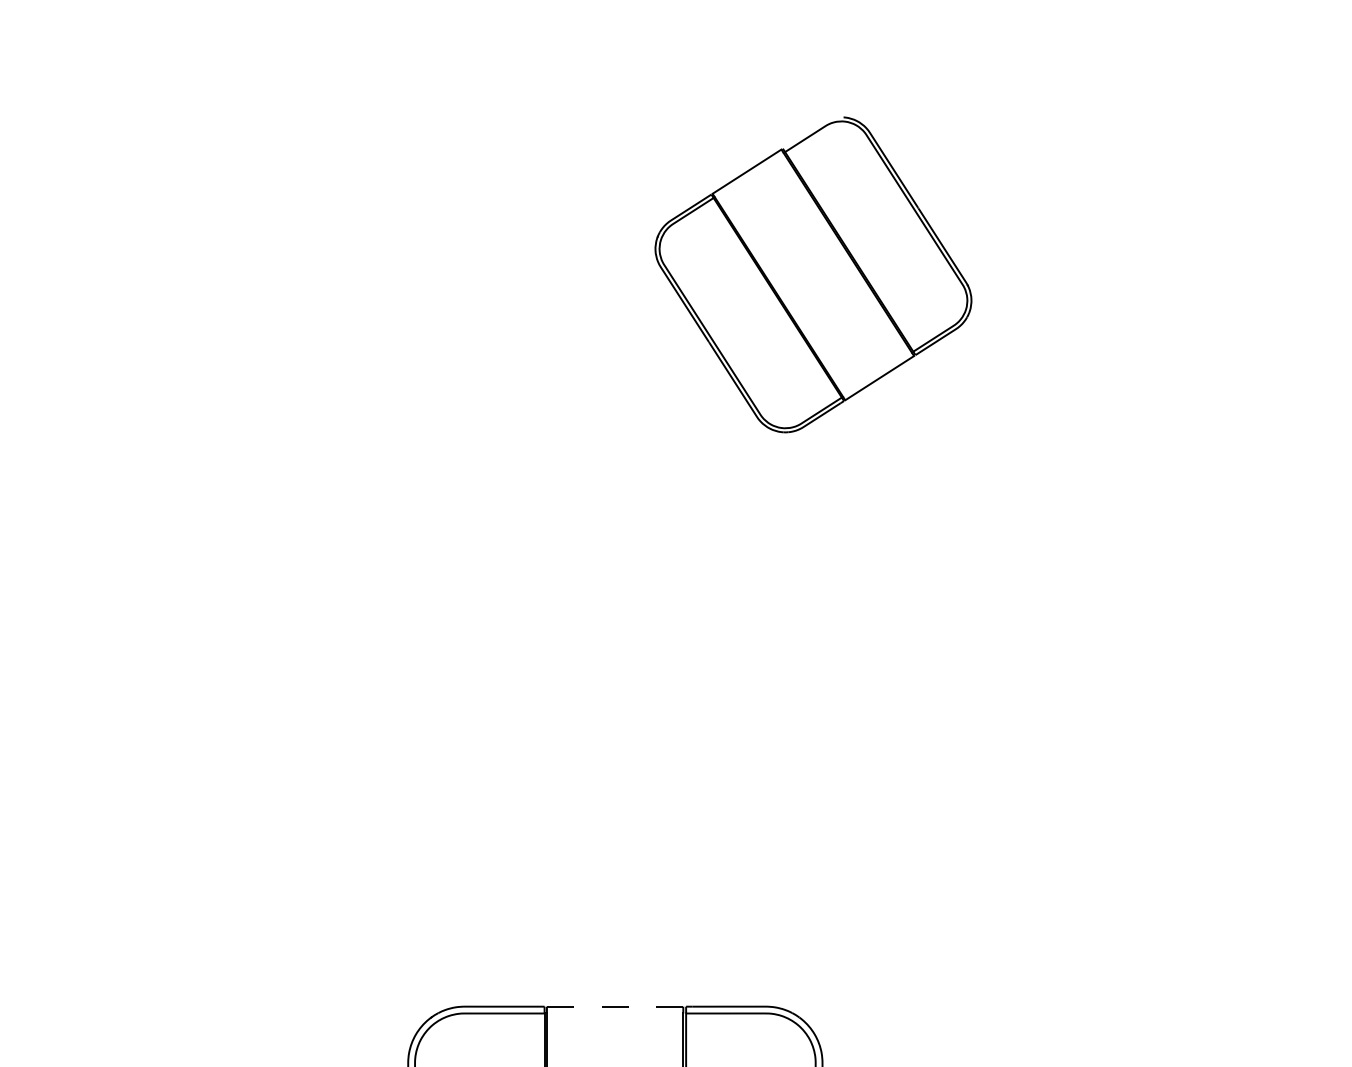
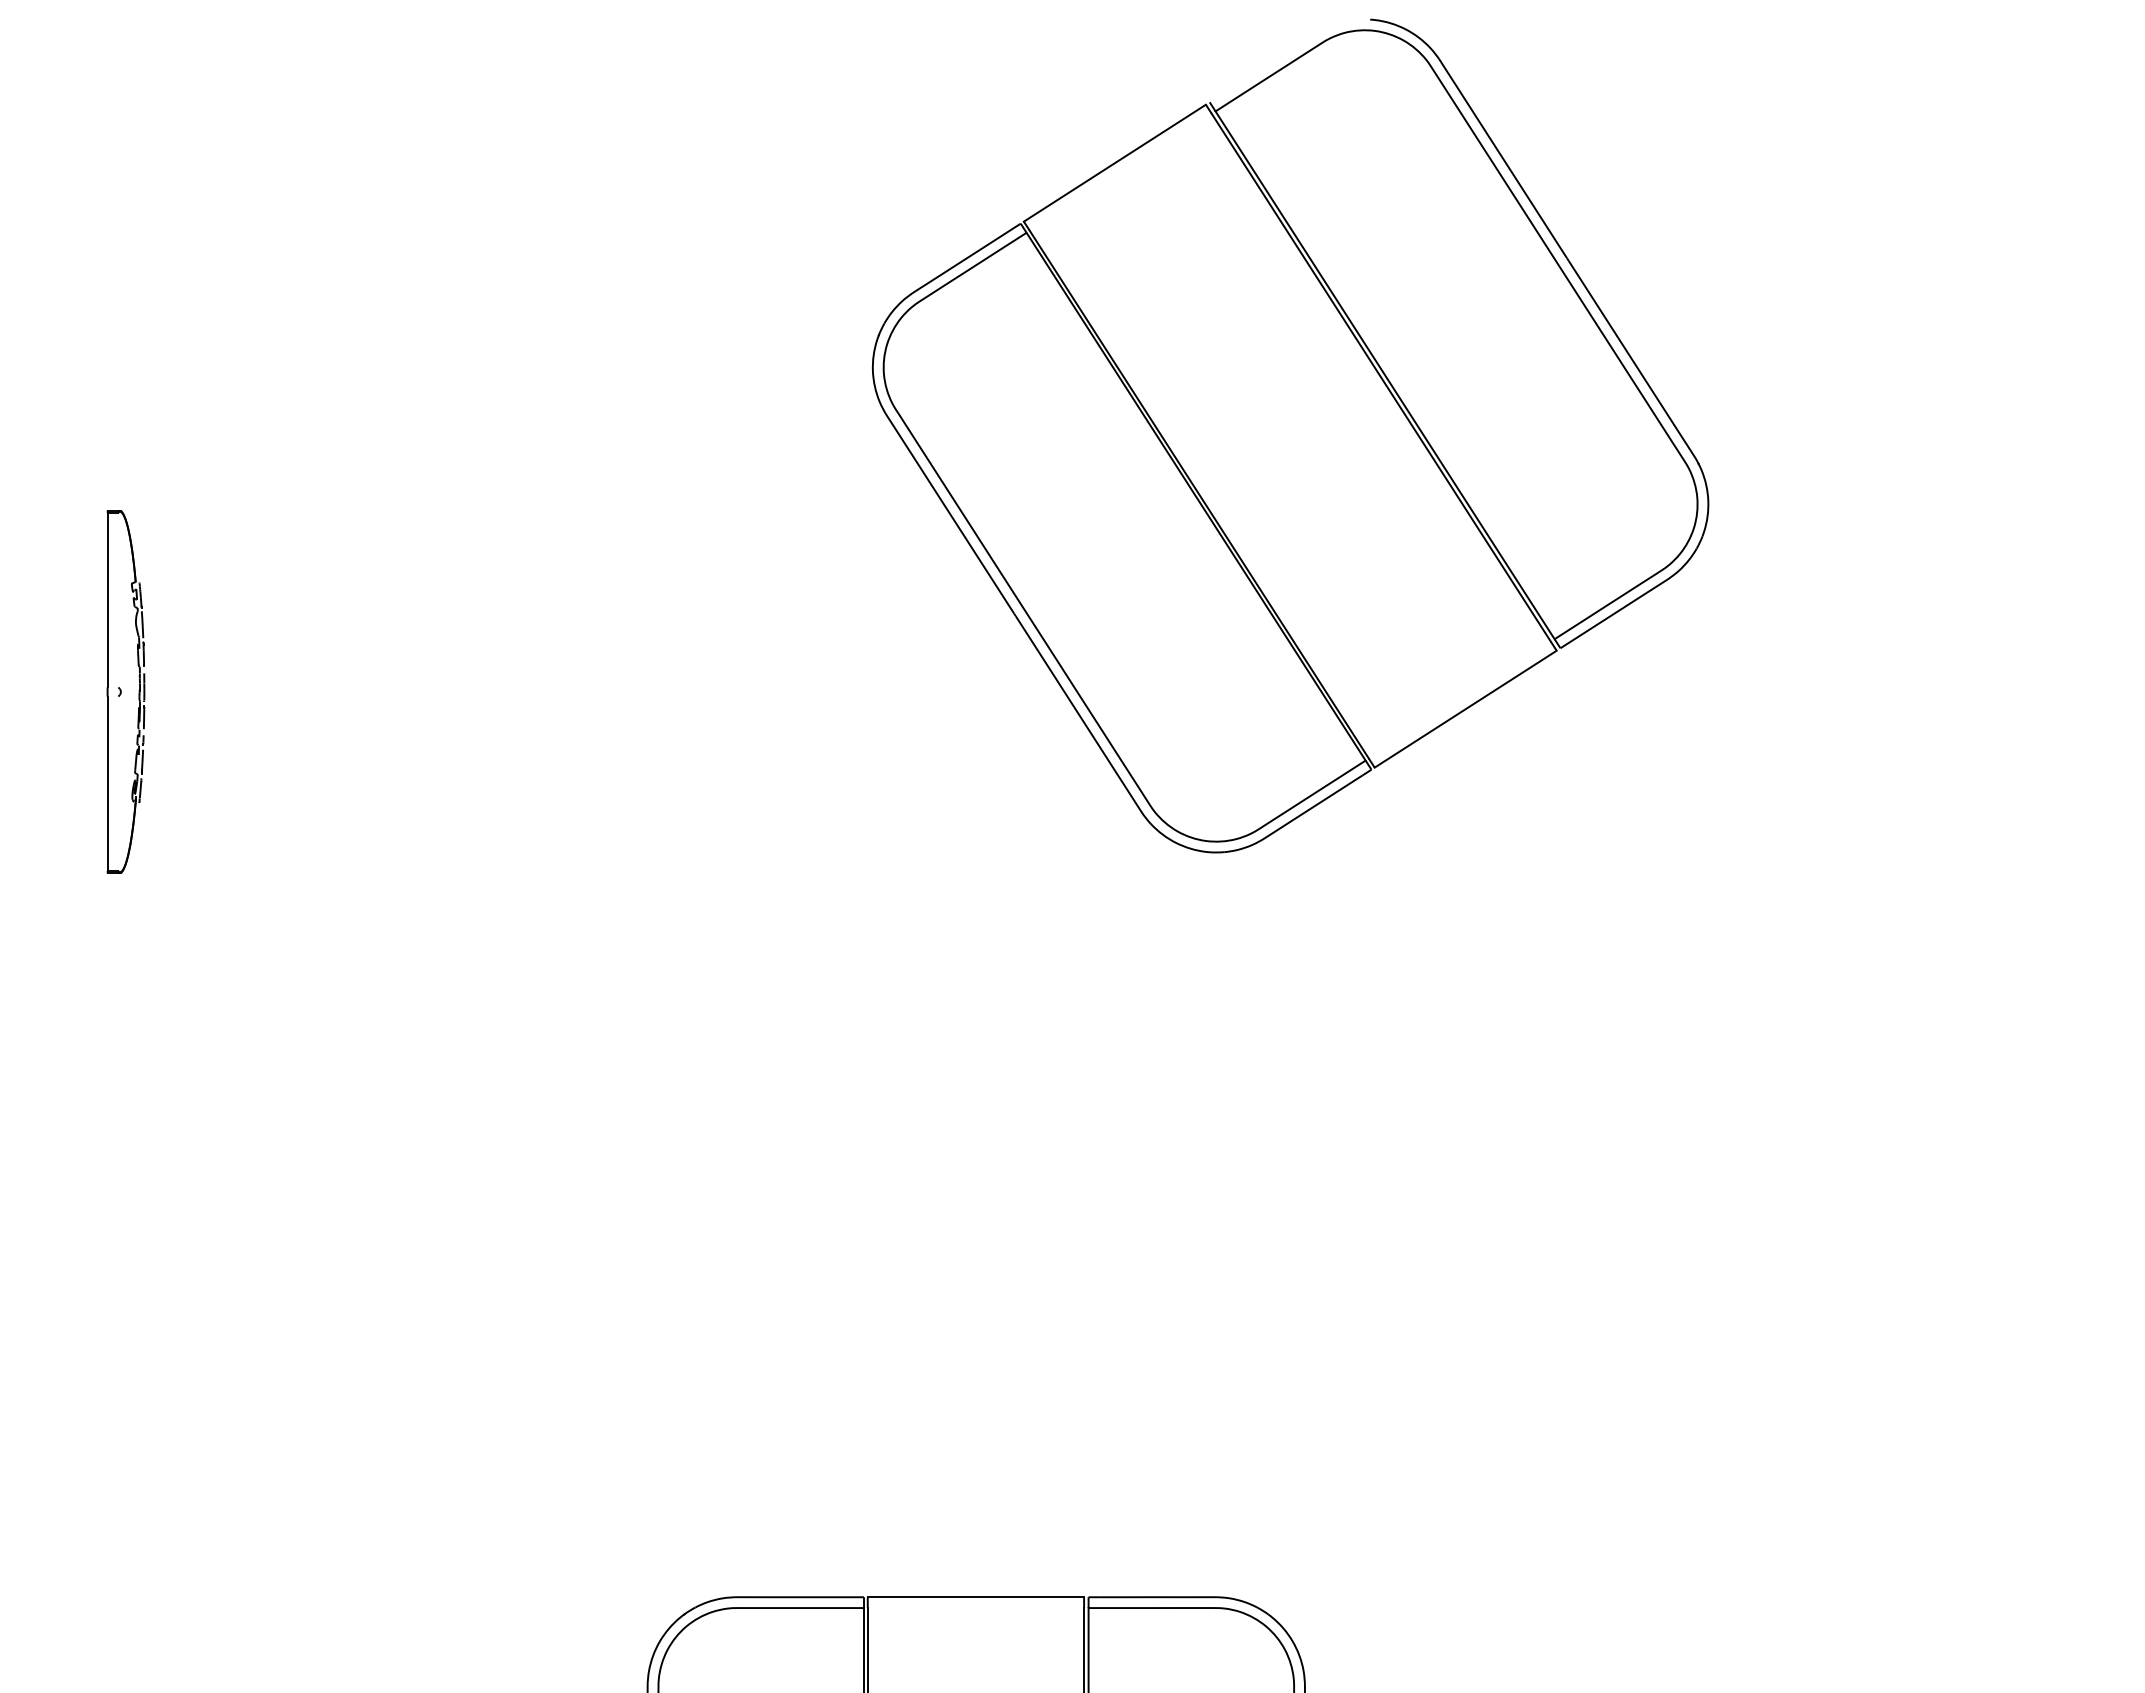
part: (813, 274) -> (1290, 435), size x1.67
part: (79, 435) -> (126, 691), added
line: (614, 1006) -> (974, 1596), dashed -> solid

